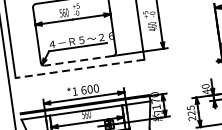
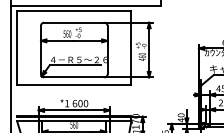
line: (78, 61) -> (73, 77), dashed -> solid
line: (79, 68) -> (73, 84), dashed -> solid

